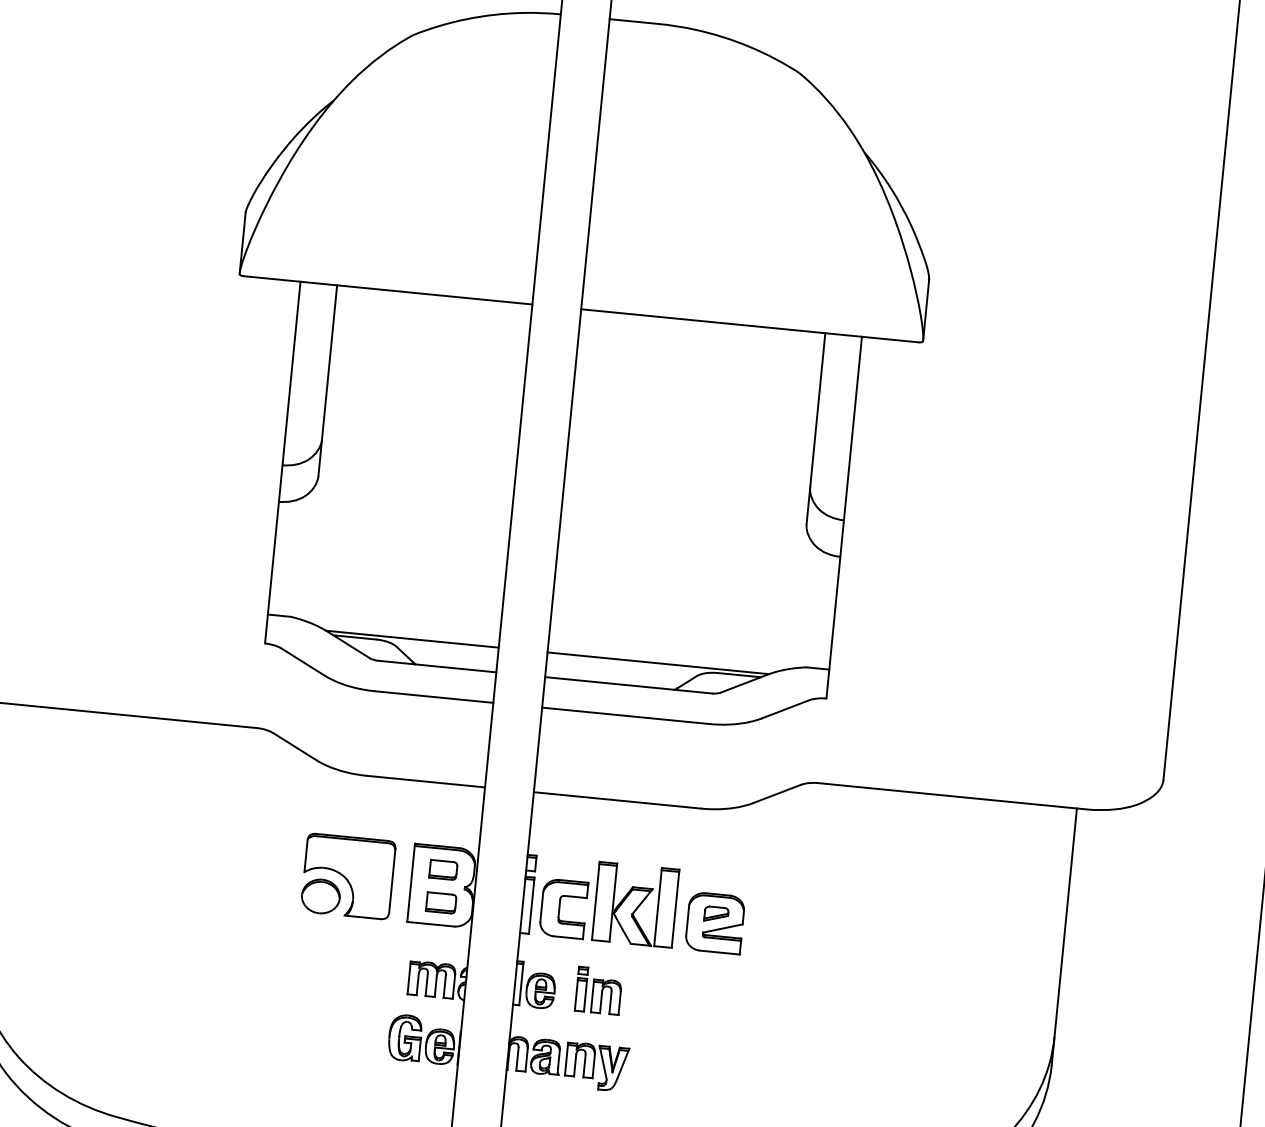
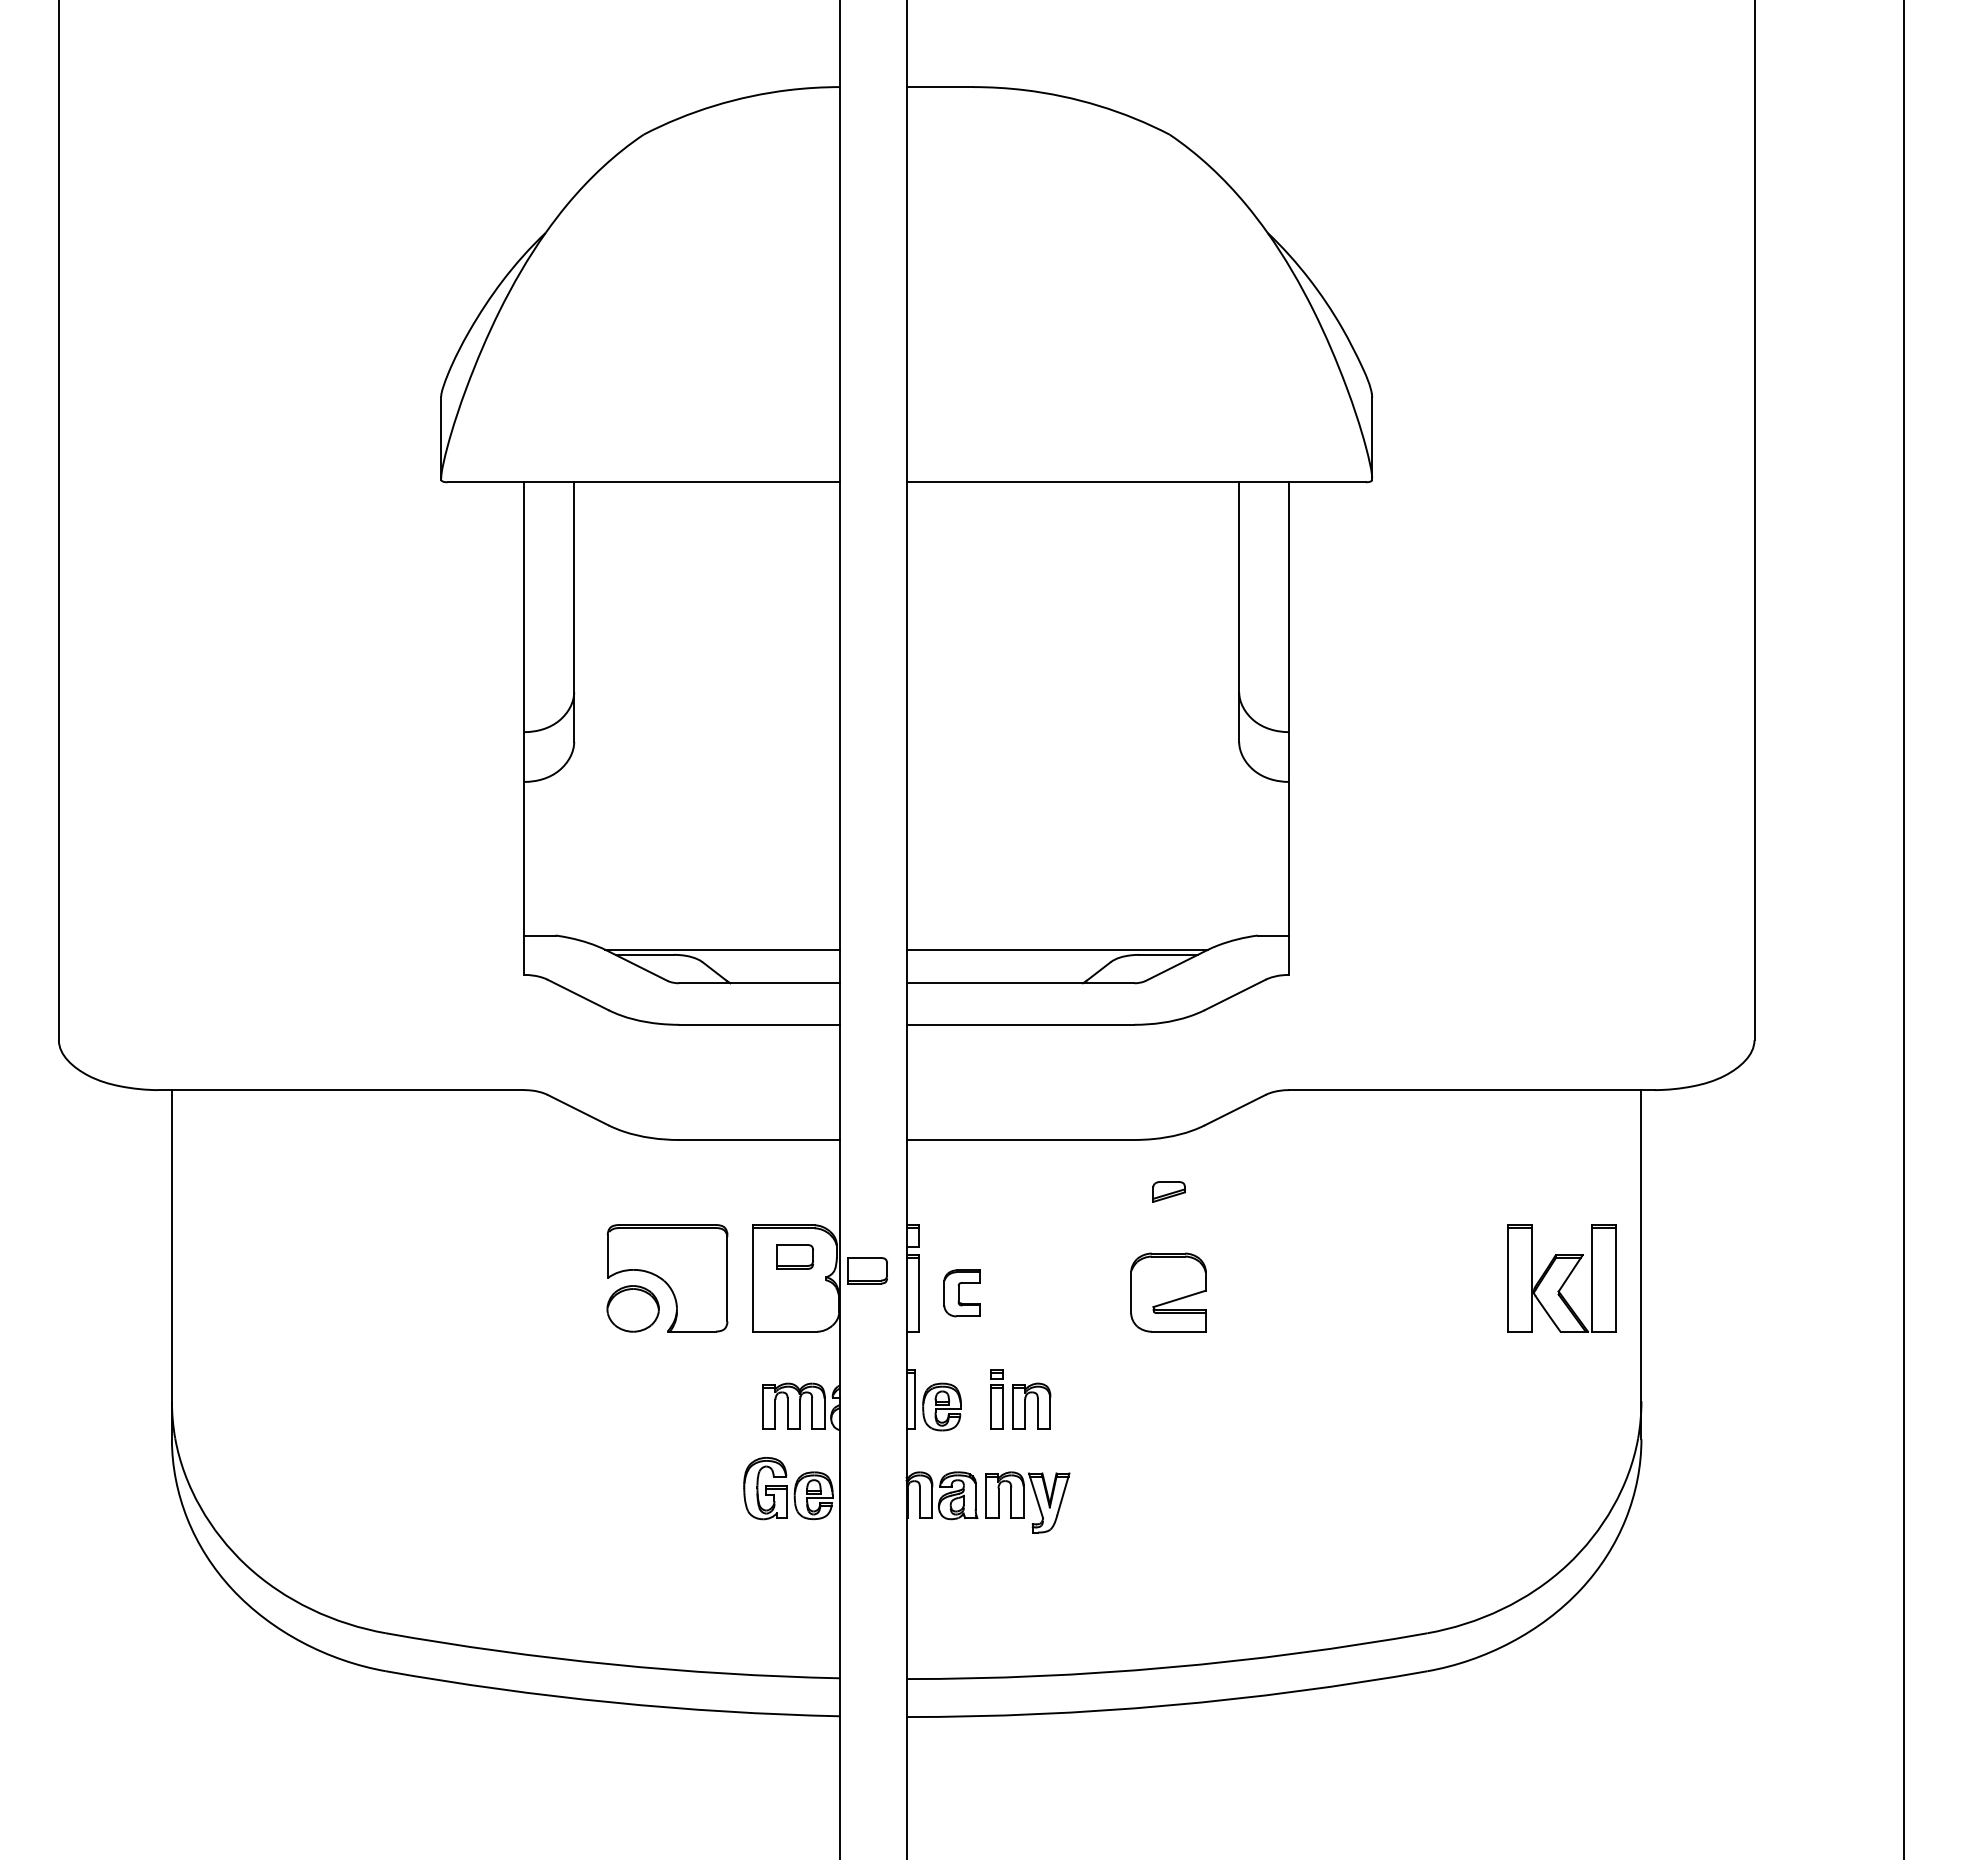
part: (441, 902) -> (867, 1270), moved
part: (635, 904) -> (1561, 1278), moved
part: (563, 908) -> (961, 1293), size x0.6
part: (715, 914) -> (1168, 1191), moved

